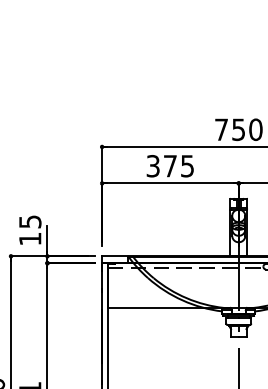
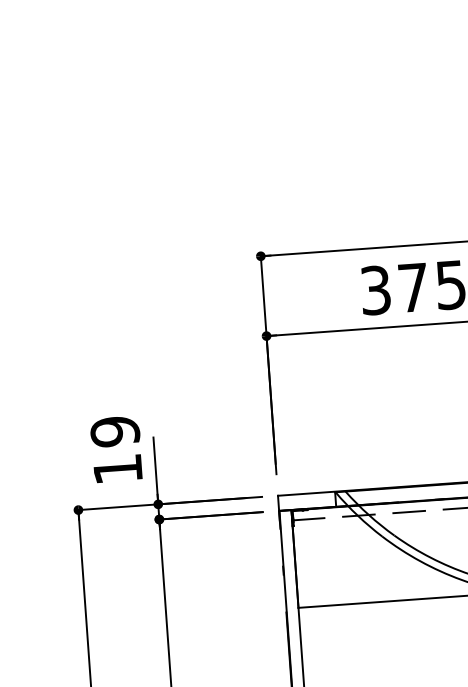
text: (30, 221) -> (115, 430), 15 -> 19

